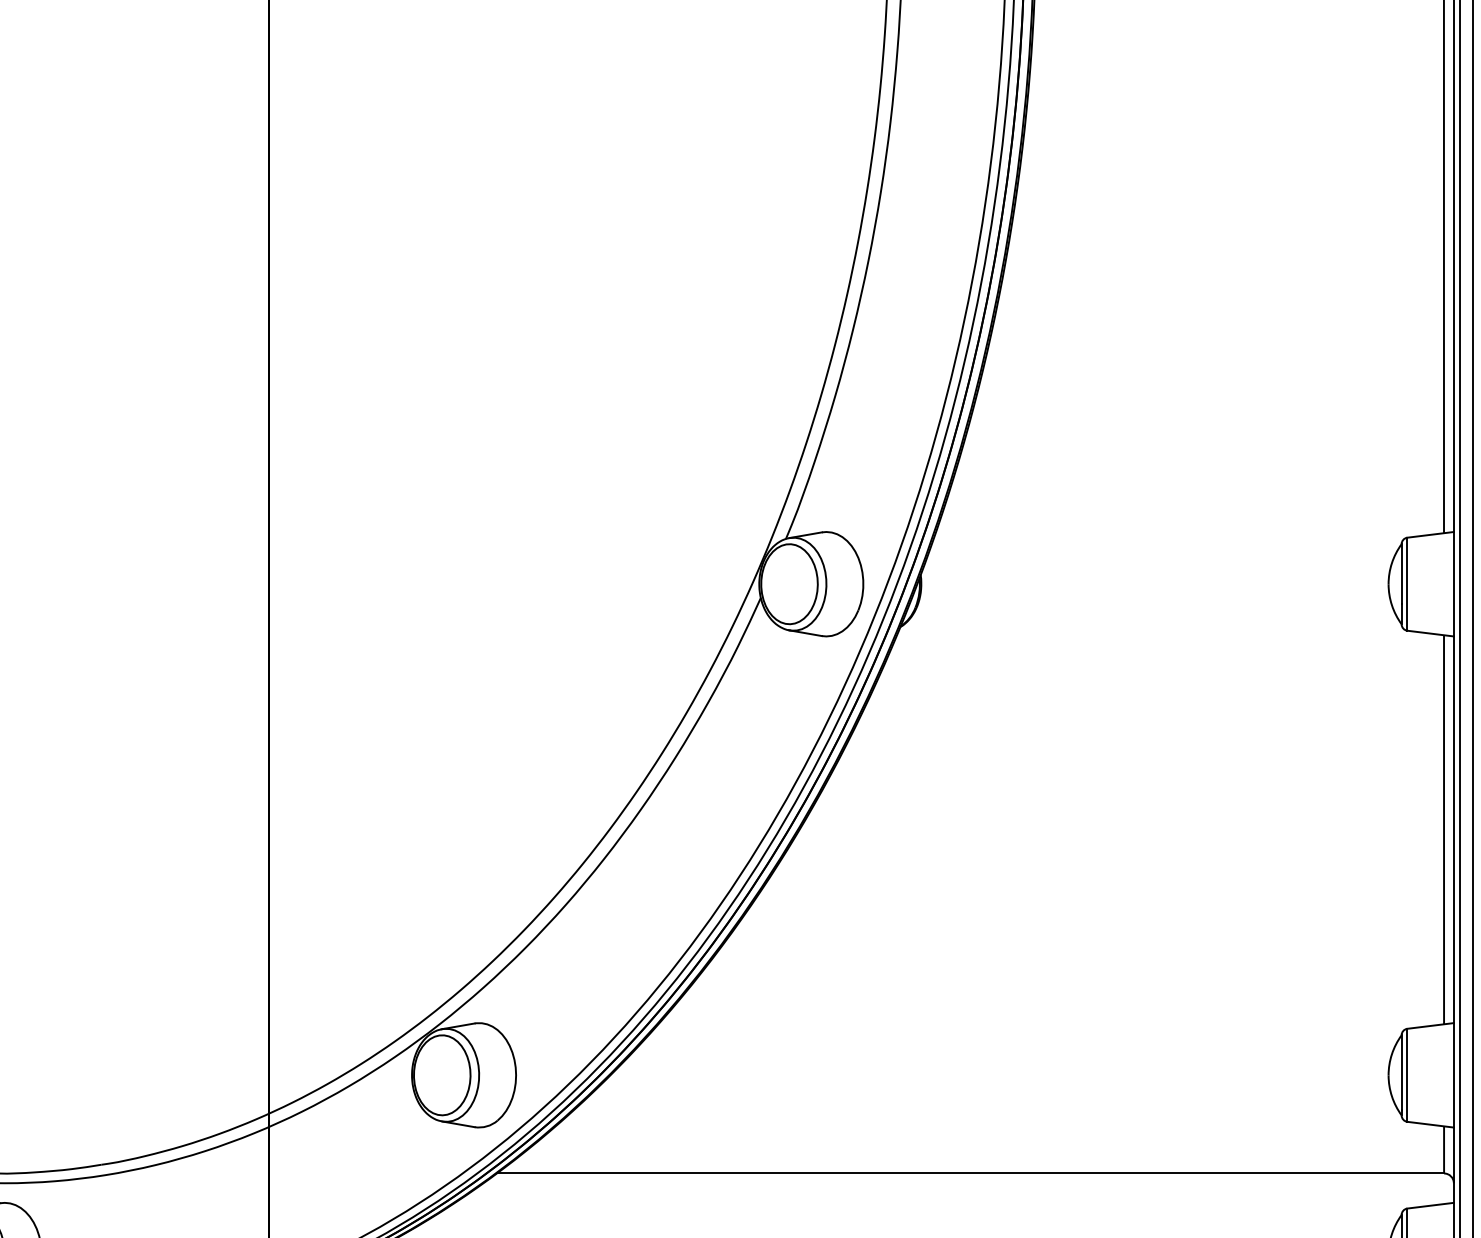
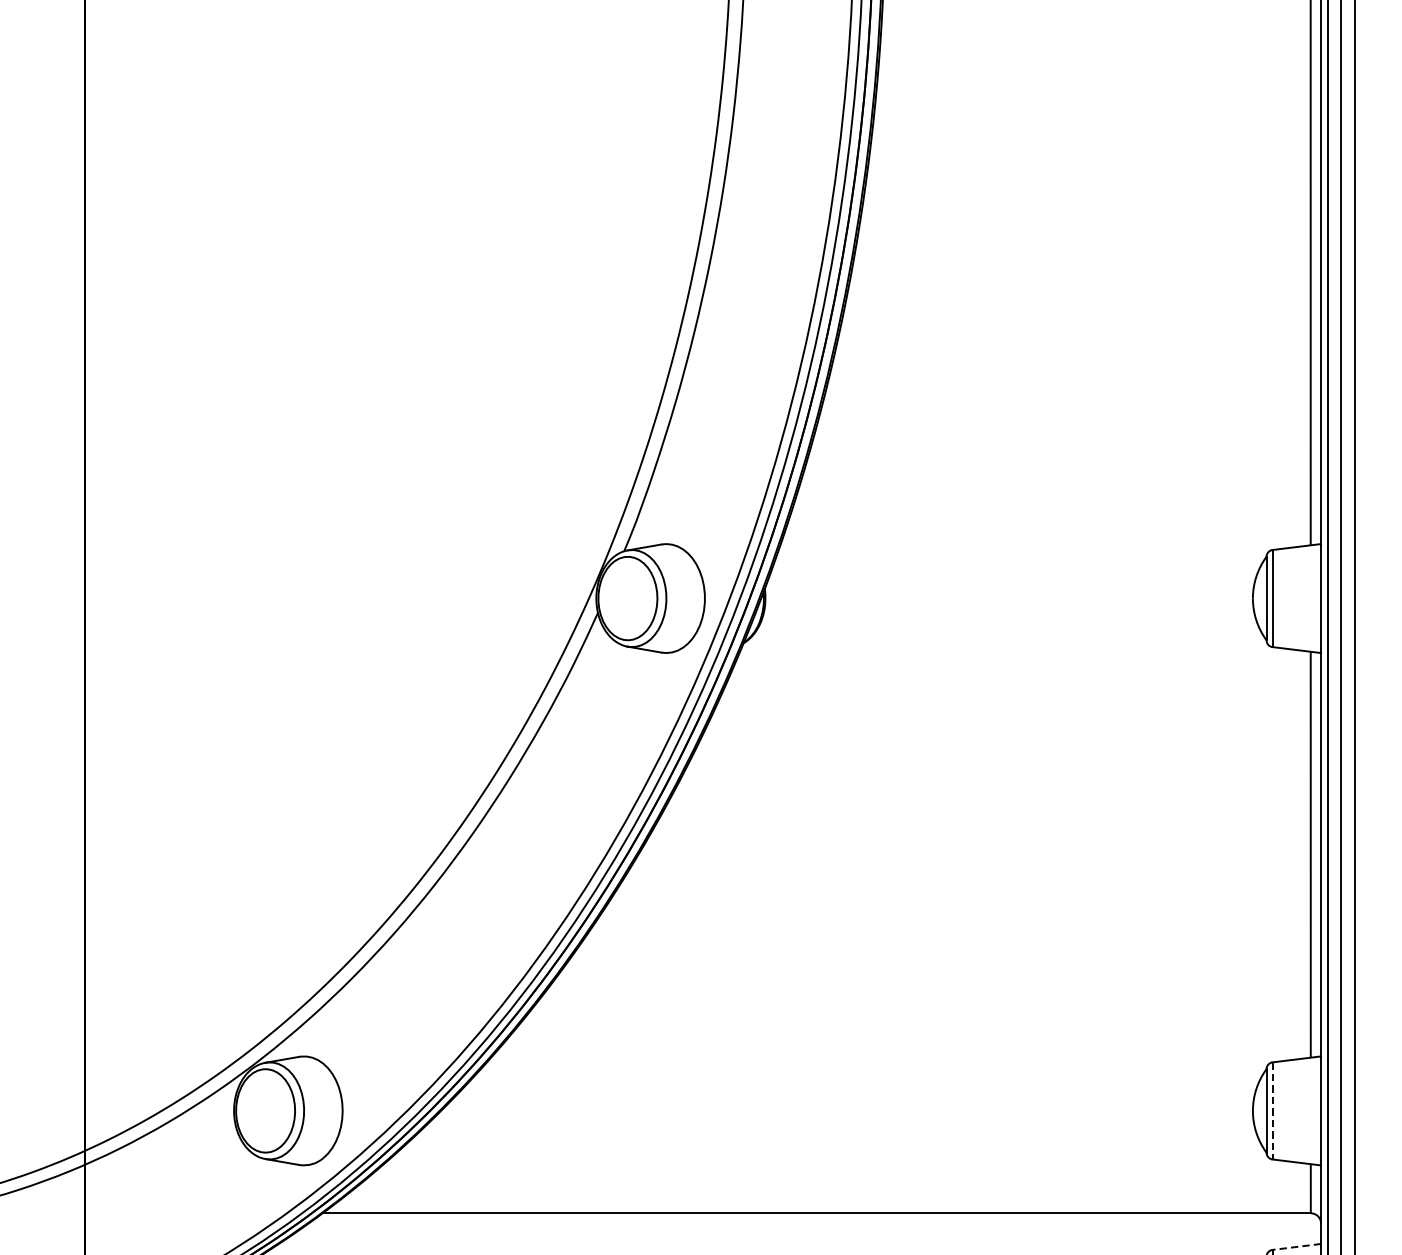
line: (1407, 1075) -> (1272, 1111), solid -> dashed
line: (1430, 1205) -> (1296, 1246), solid -> dashed

